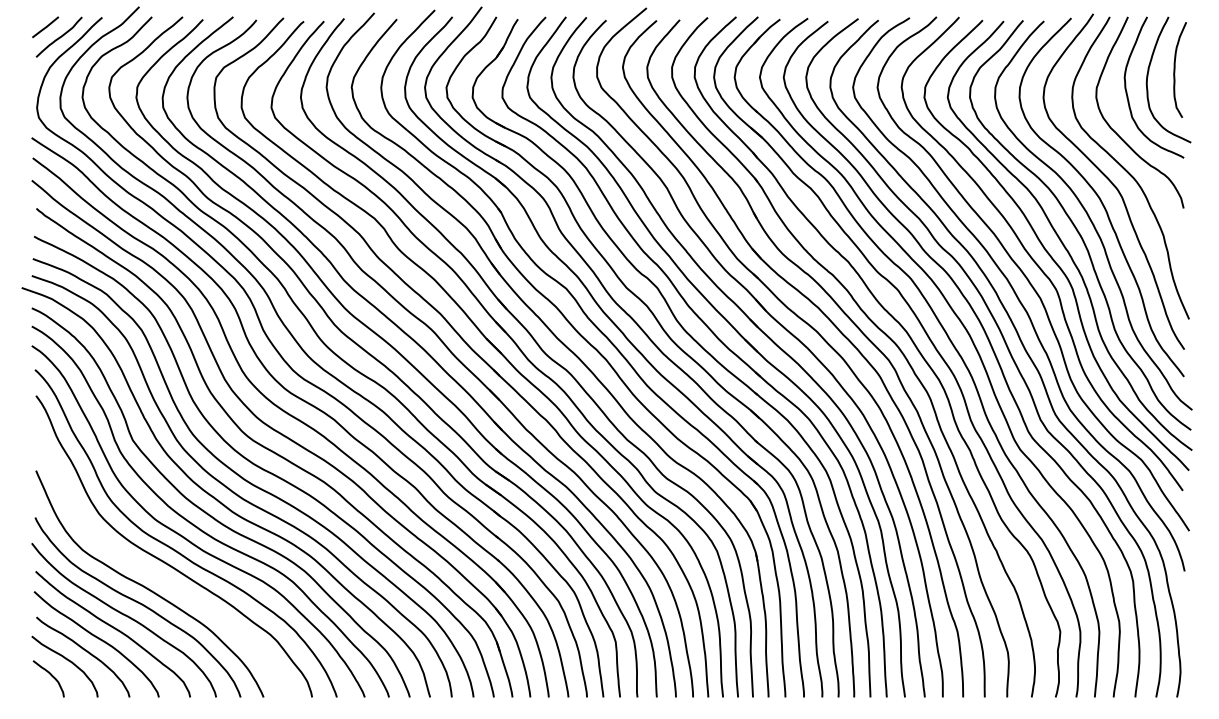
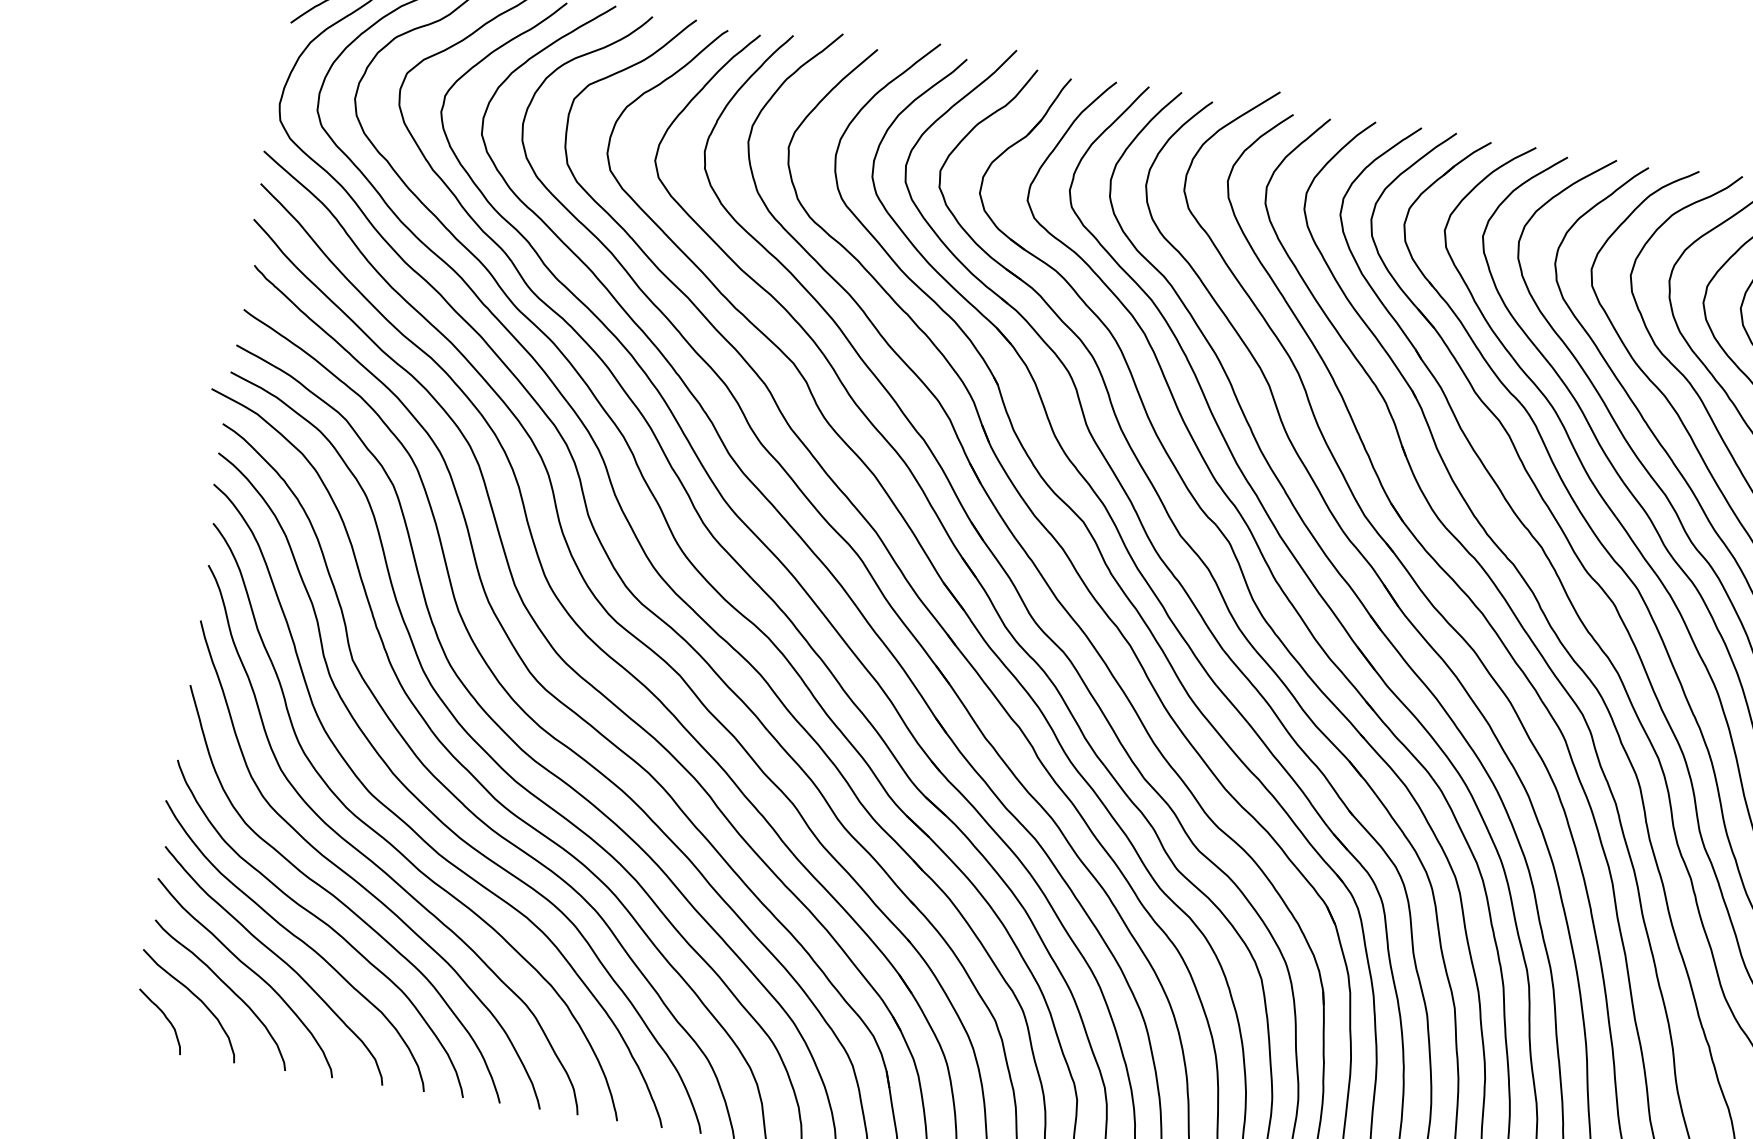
curve: (156, 574) -> (357, 880), added

